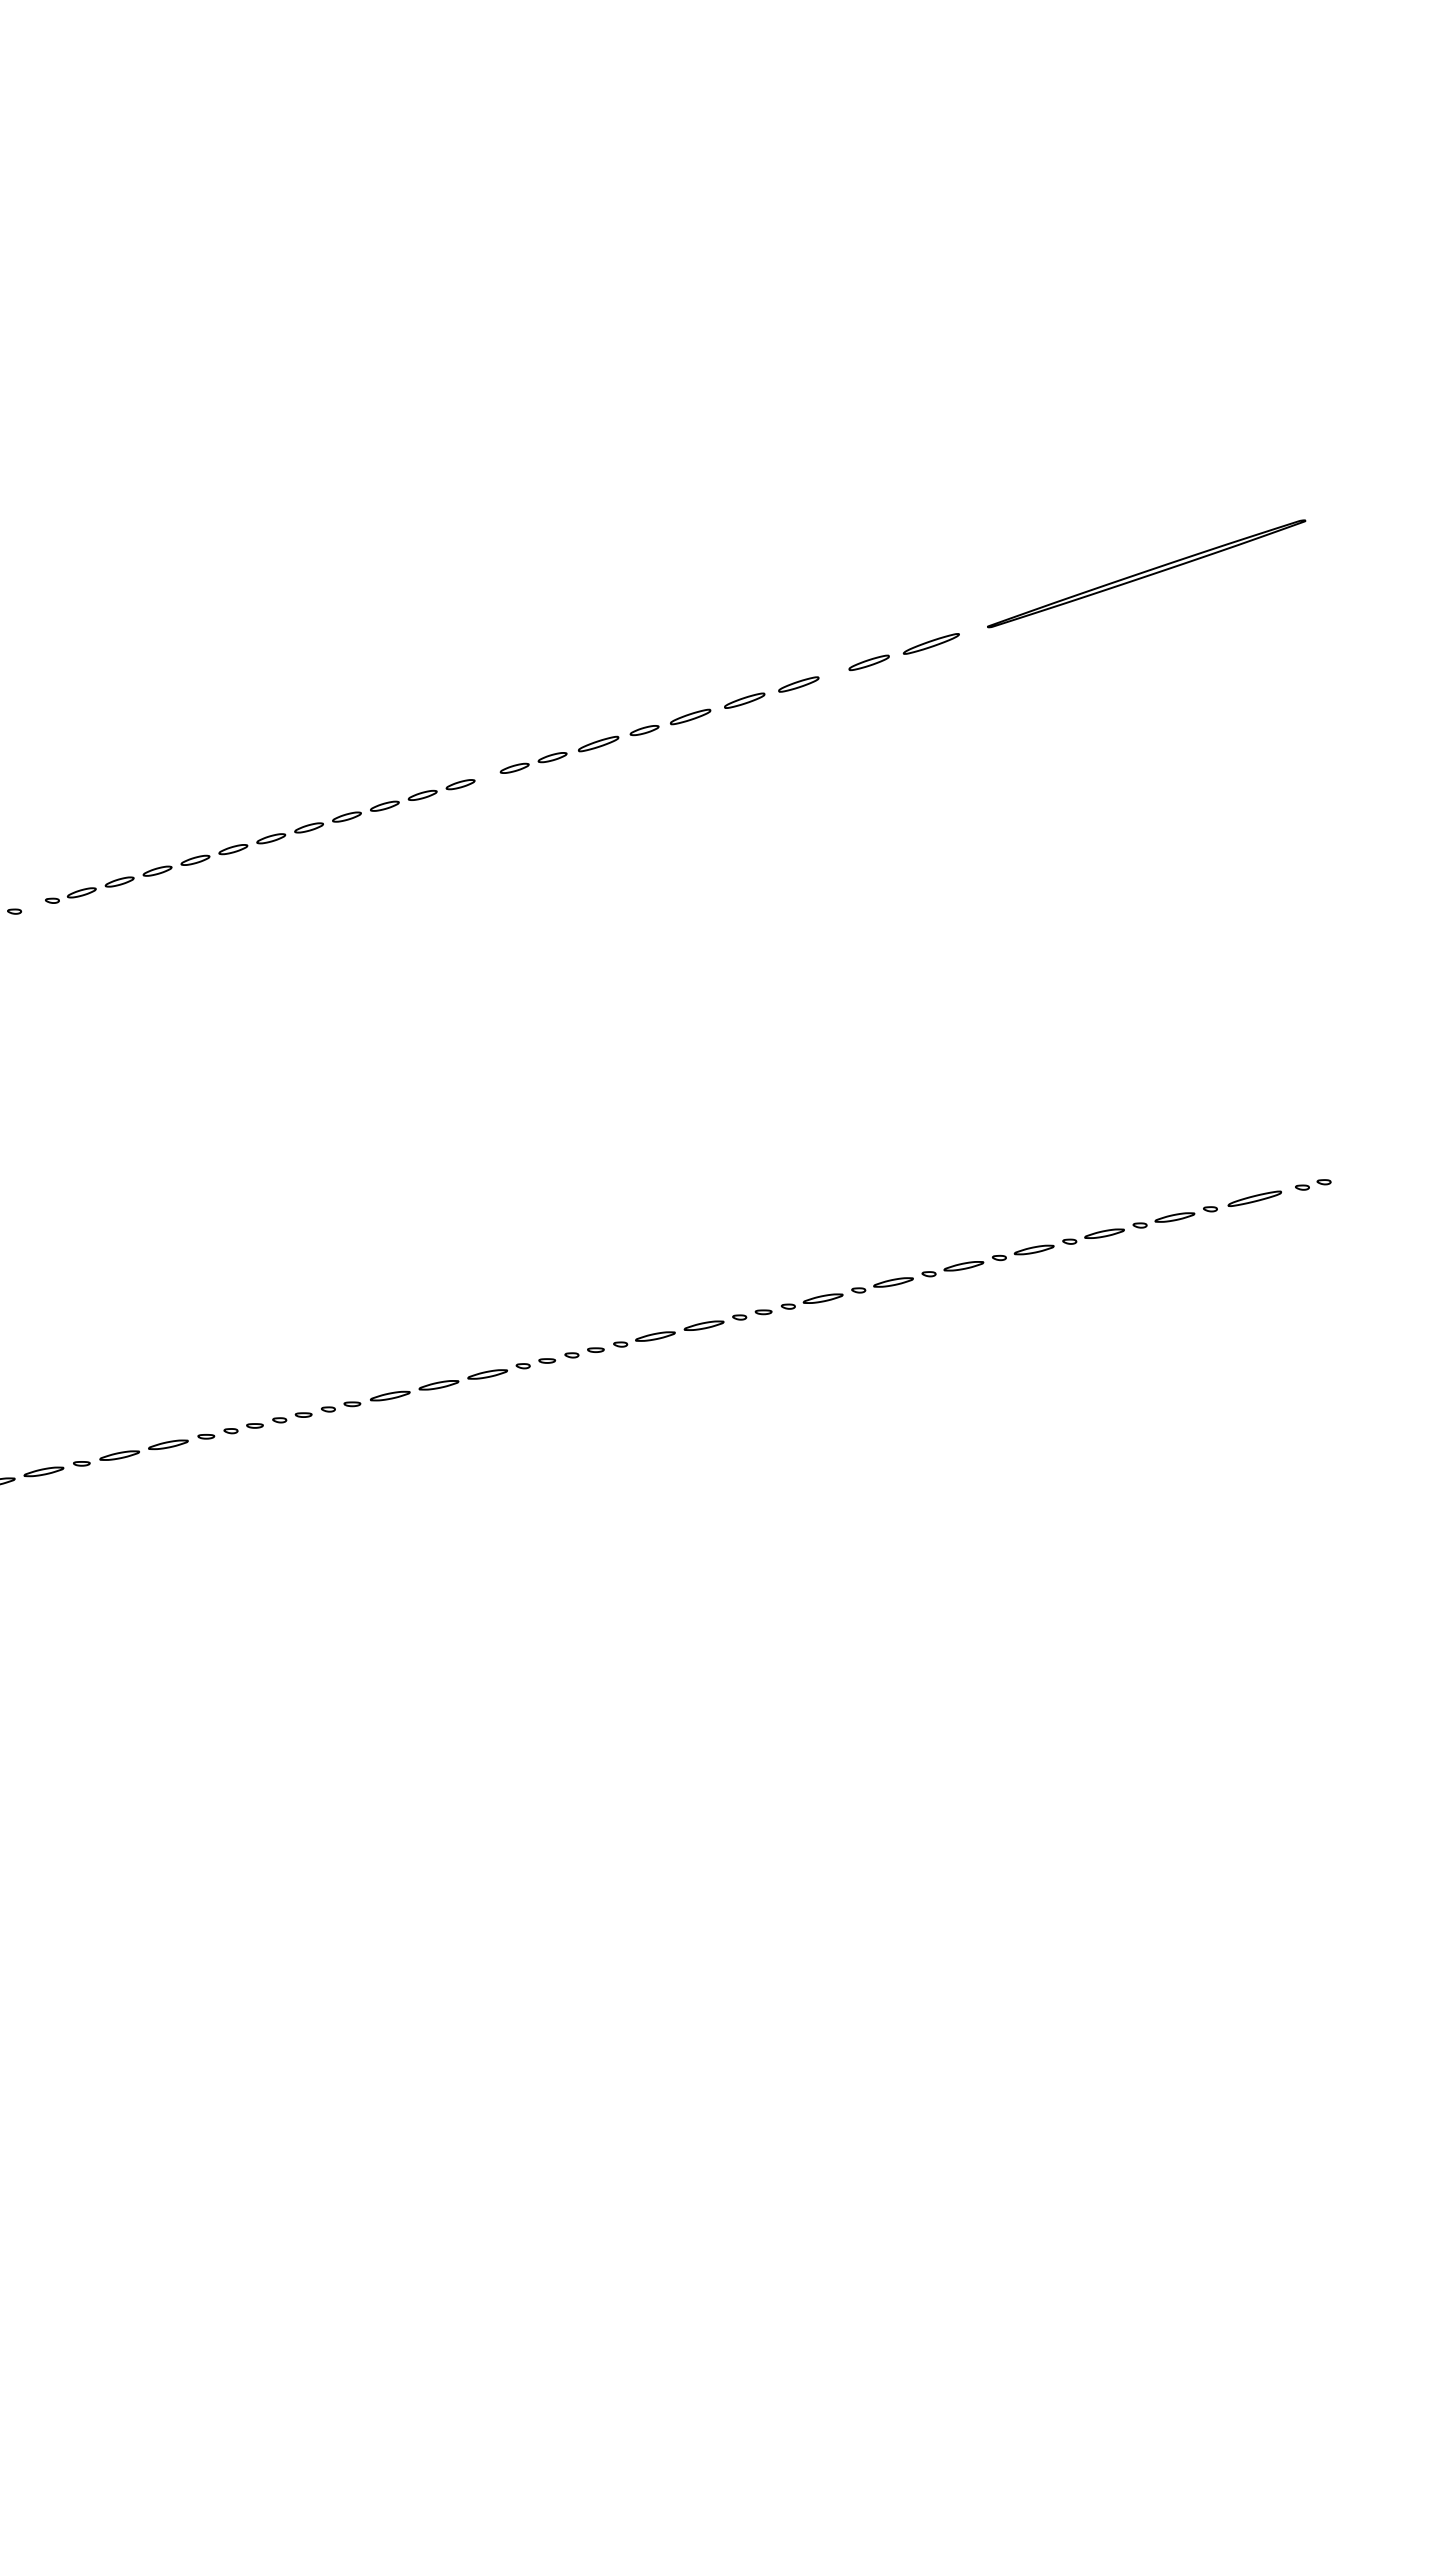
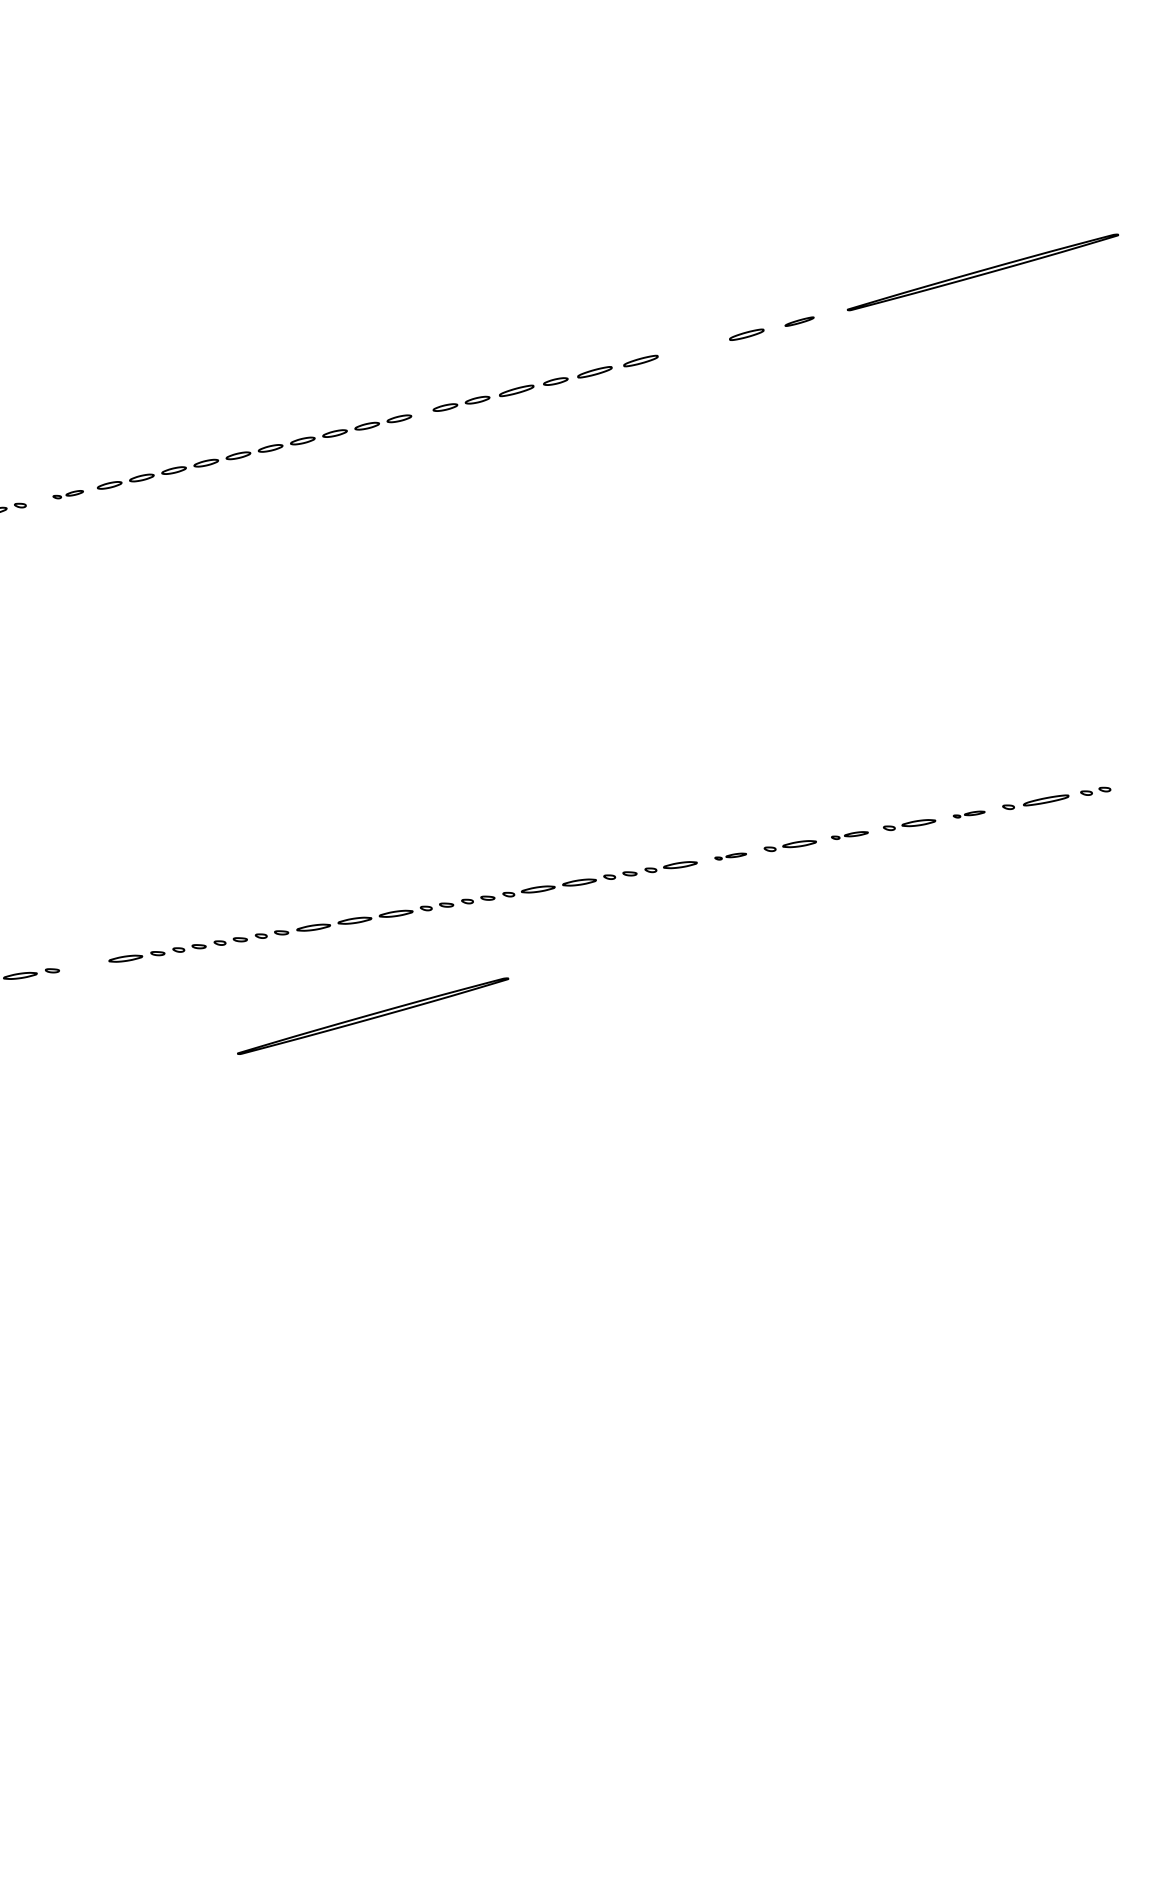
part: (930, 643) -> (798, 321), size x0.6
part: (798, 684) -> (686, 349), removed
part: (70, 895) -> (67, 494), size x0.7
part: (1163, 1220) -> (968, 814), size x0.6
part: (1022, 1252) -> (849, 835), size x0.7
part: (882, 1285) -> (730, 856), size x0.6
part: (119, 1455) -> (84, 965), removed
part: (466, 1497) -> (373, 1015), added

